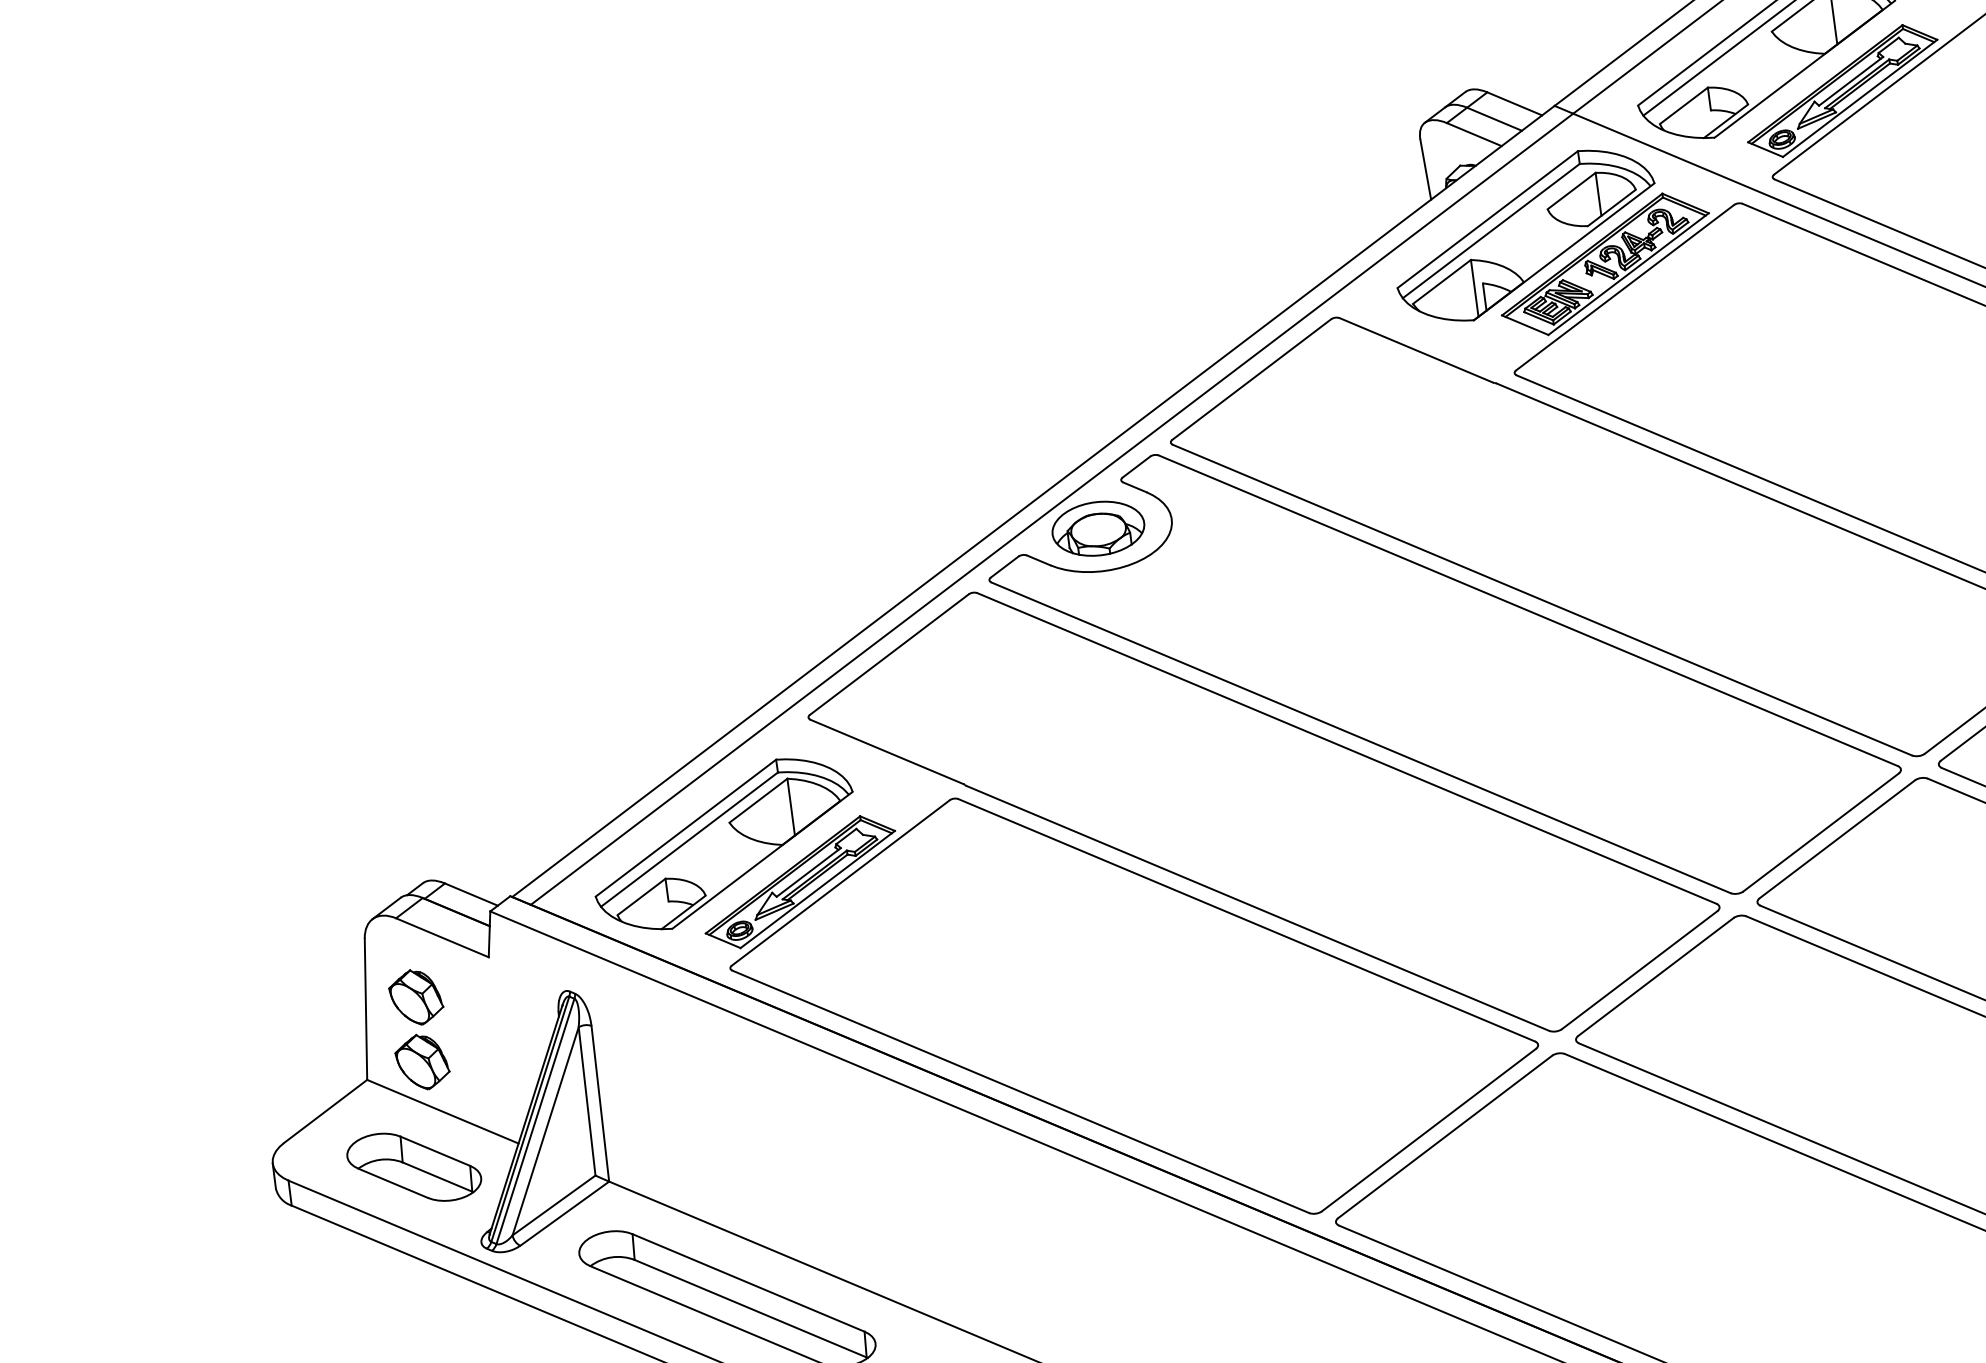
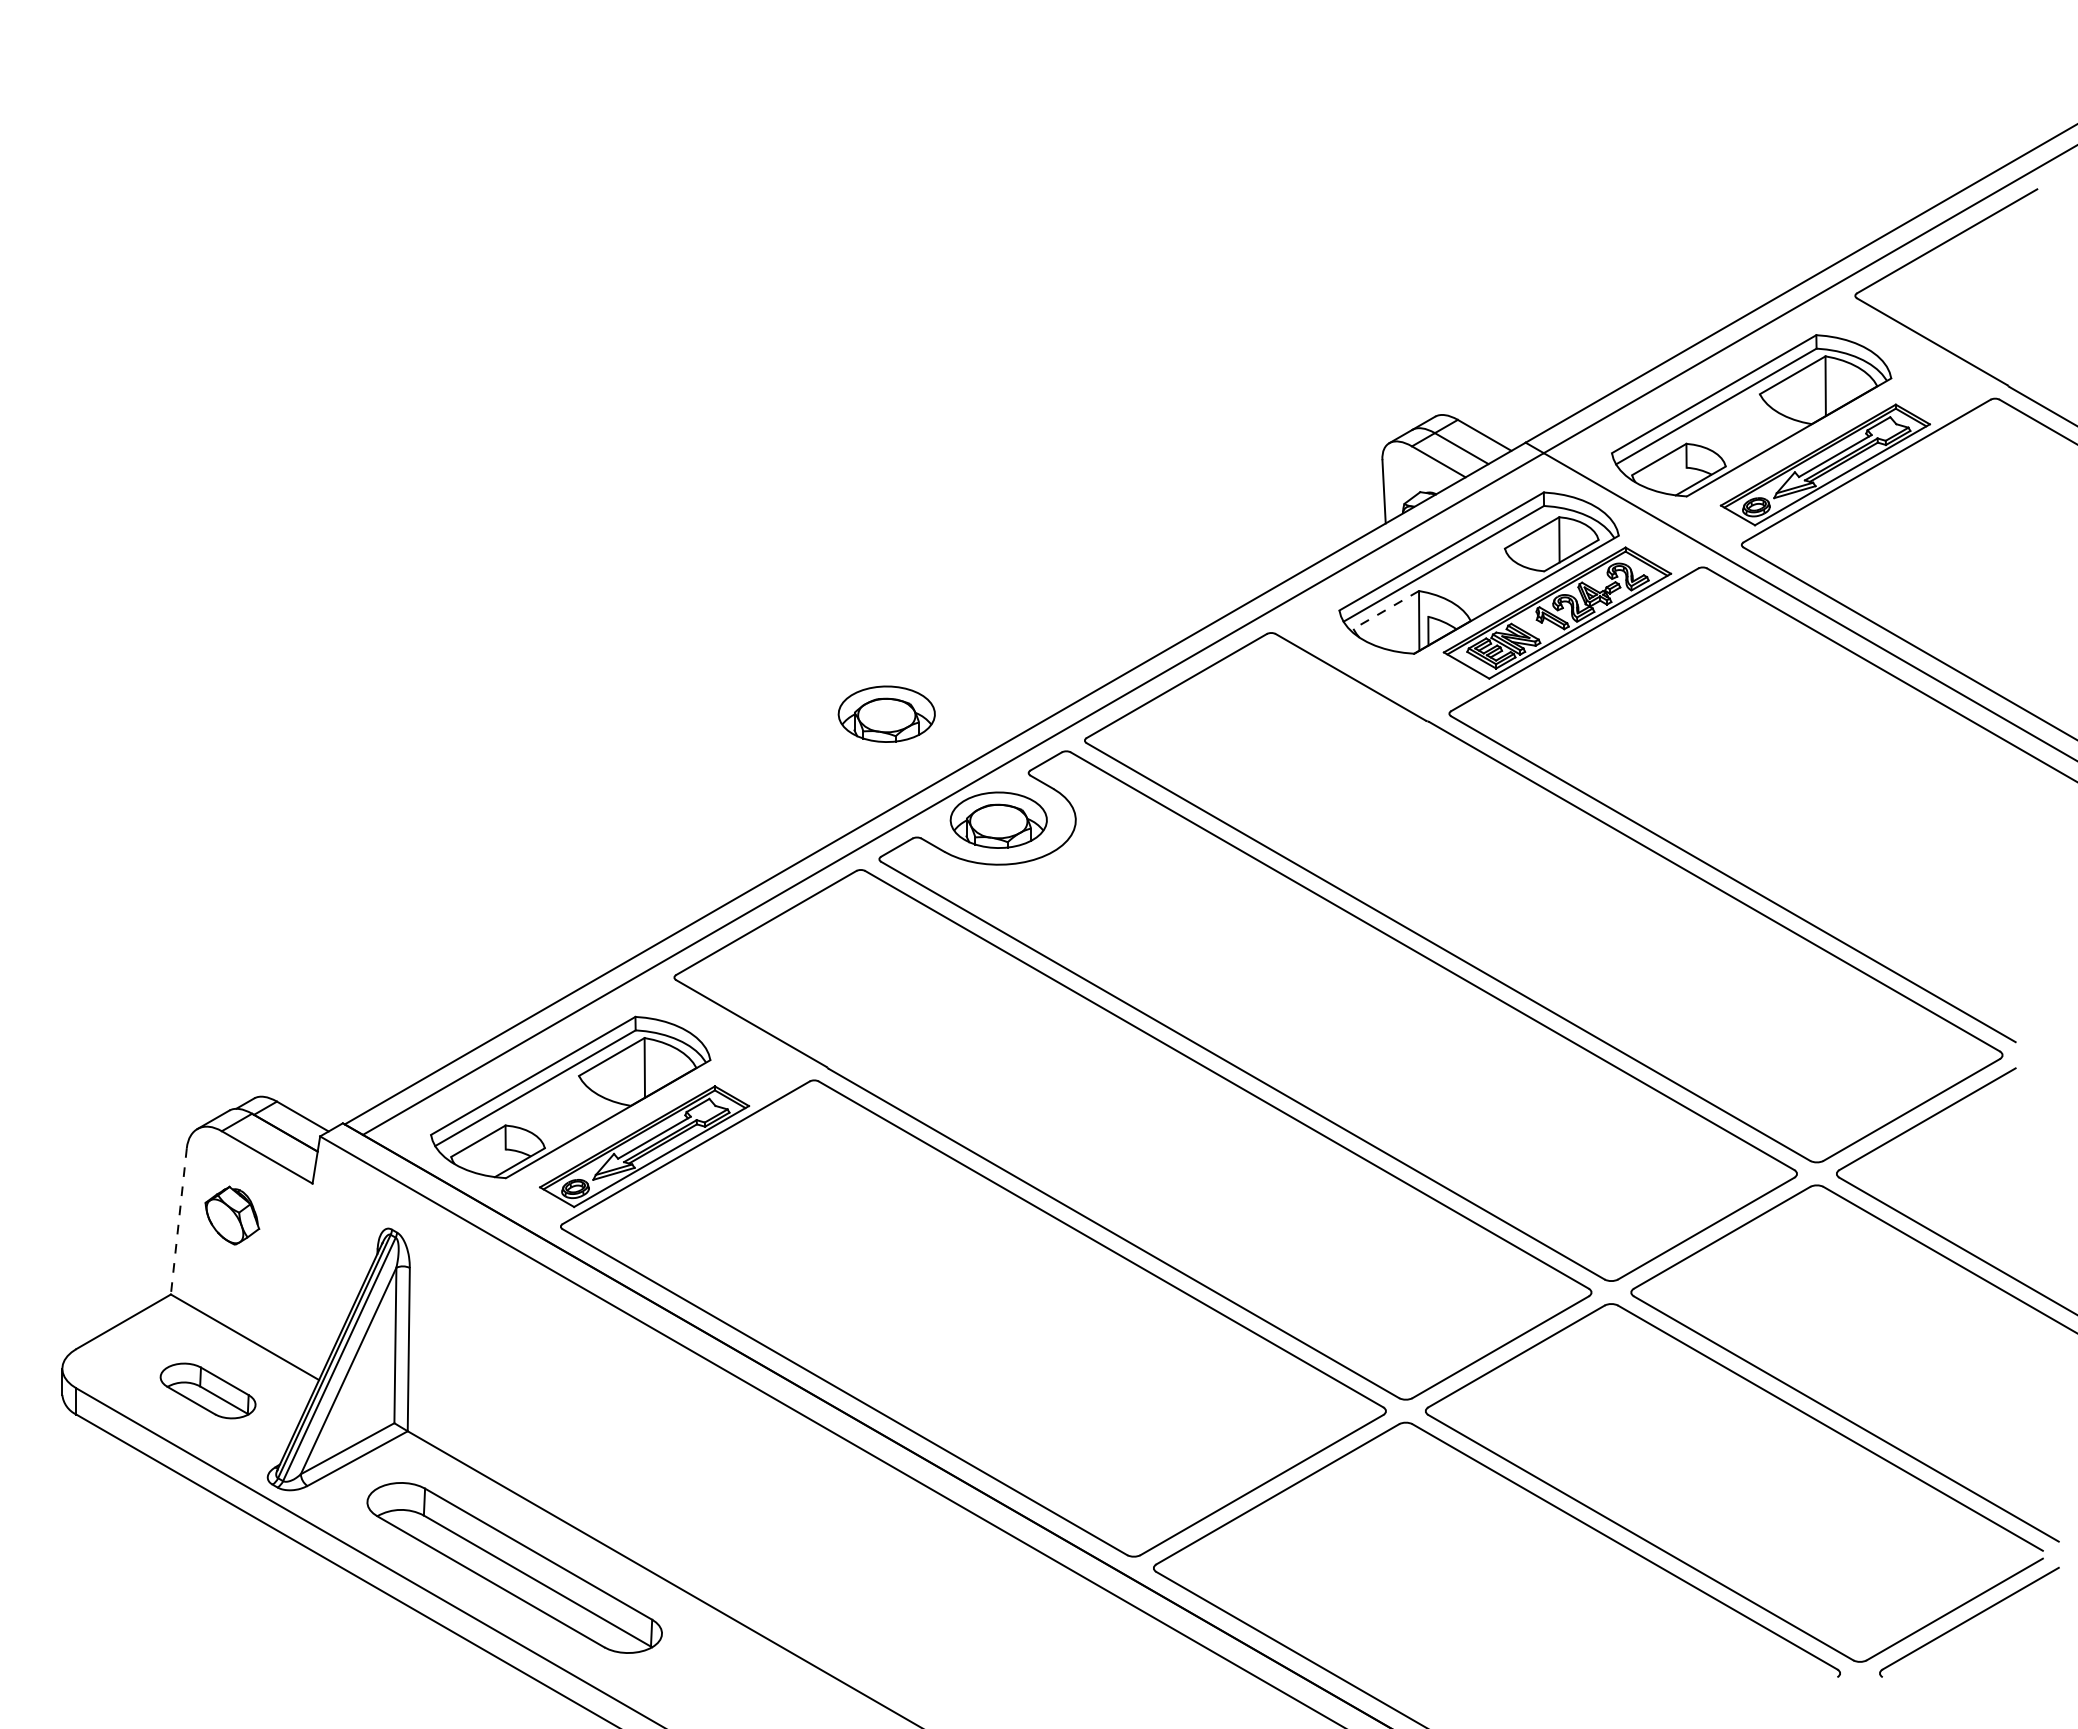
line: (1442, 281) -> (1386, 609), solid -> dashed
part: (978, 440) -> (886, 713), added
line: (365, 1009) -> (178, 1221), solid -> dashed
part: (422, 1062) -> (230, 1283), removed
part: (413, 1166) -> (207, 1390), size x0.7

